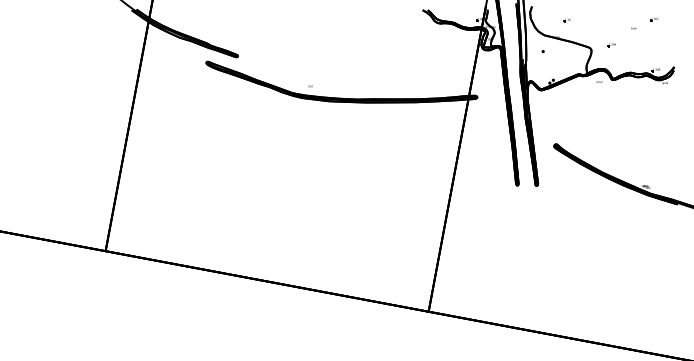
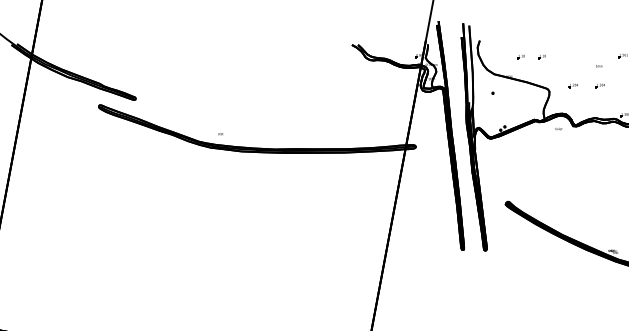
part: (584, 20) -> (541, 56), added
part: (634, 45) -> (599, 86), added

